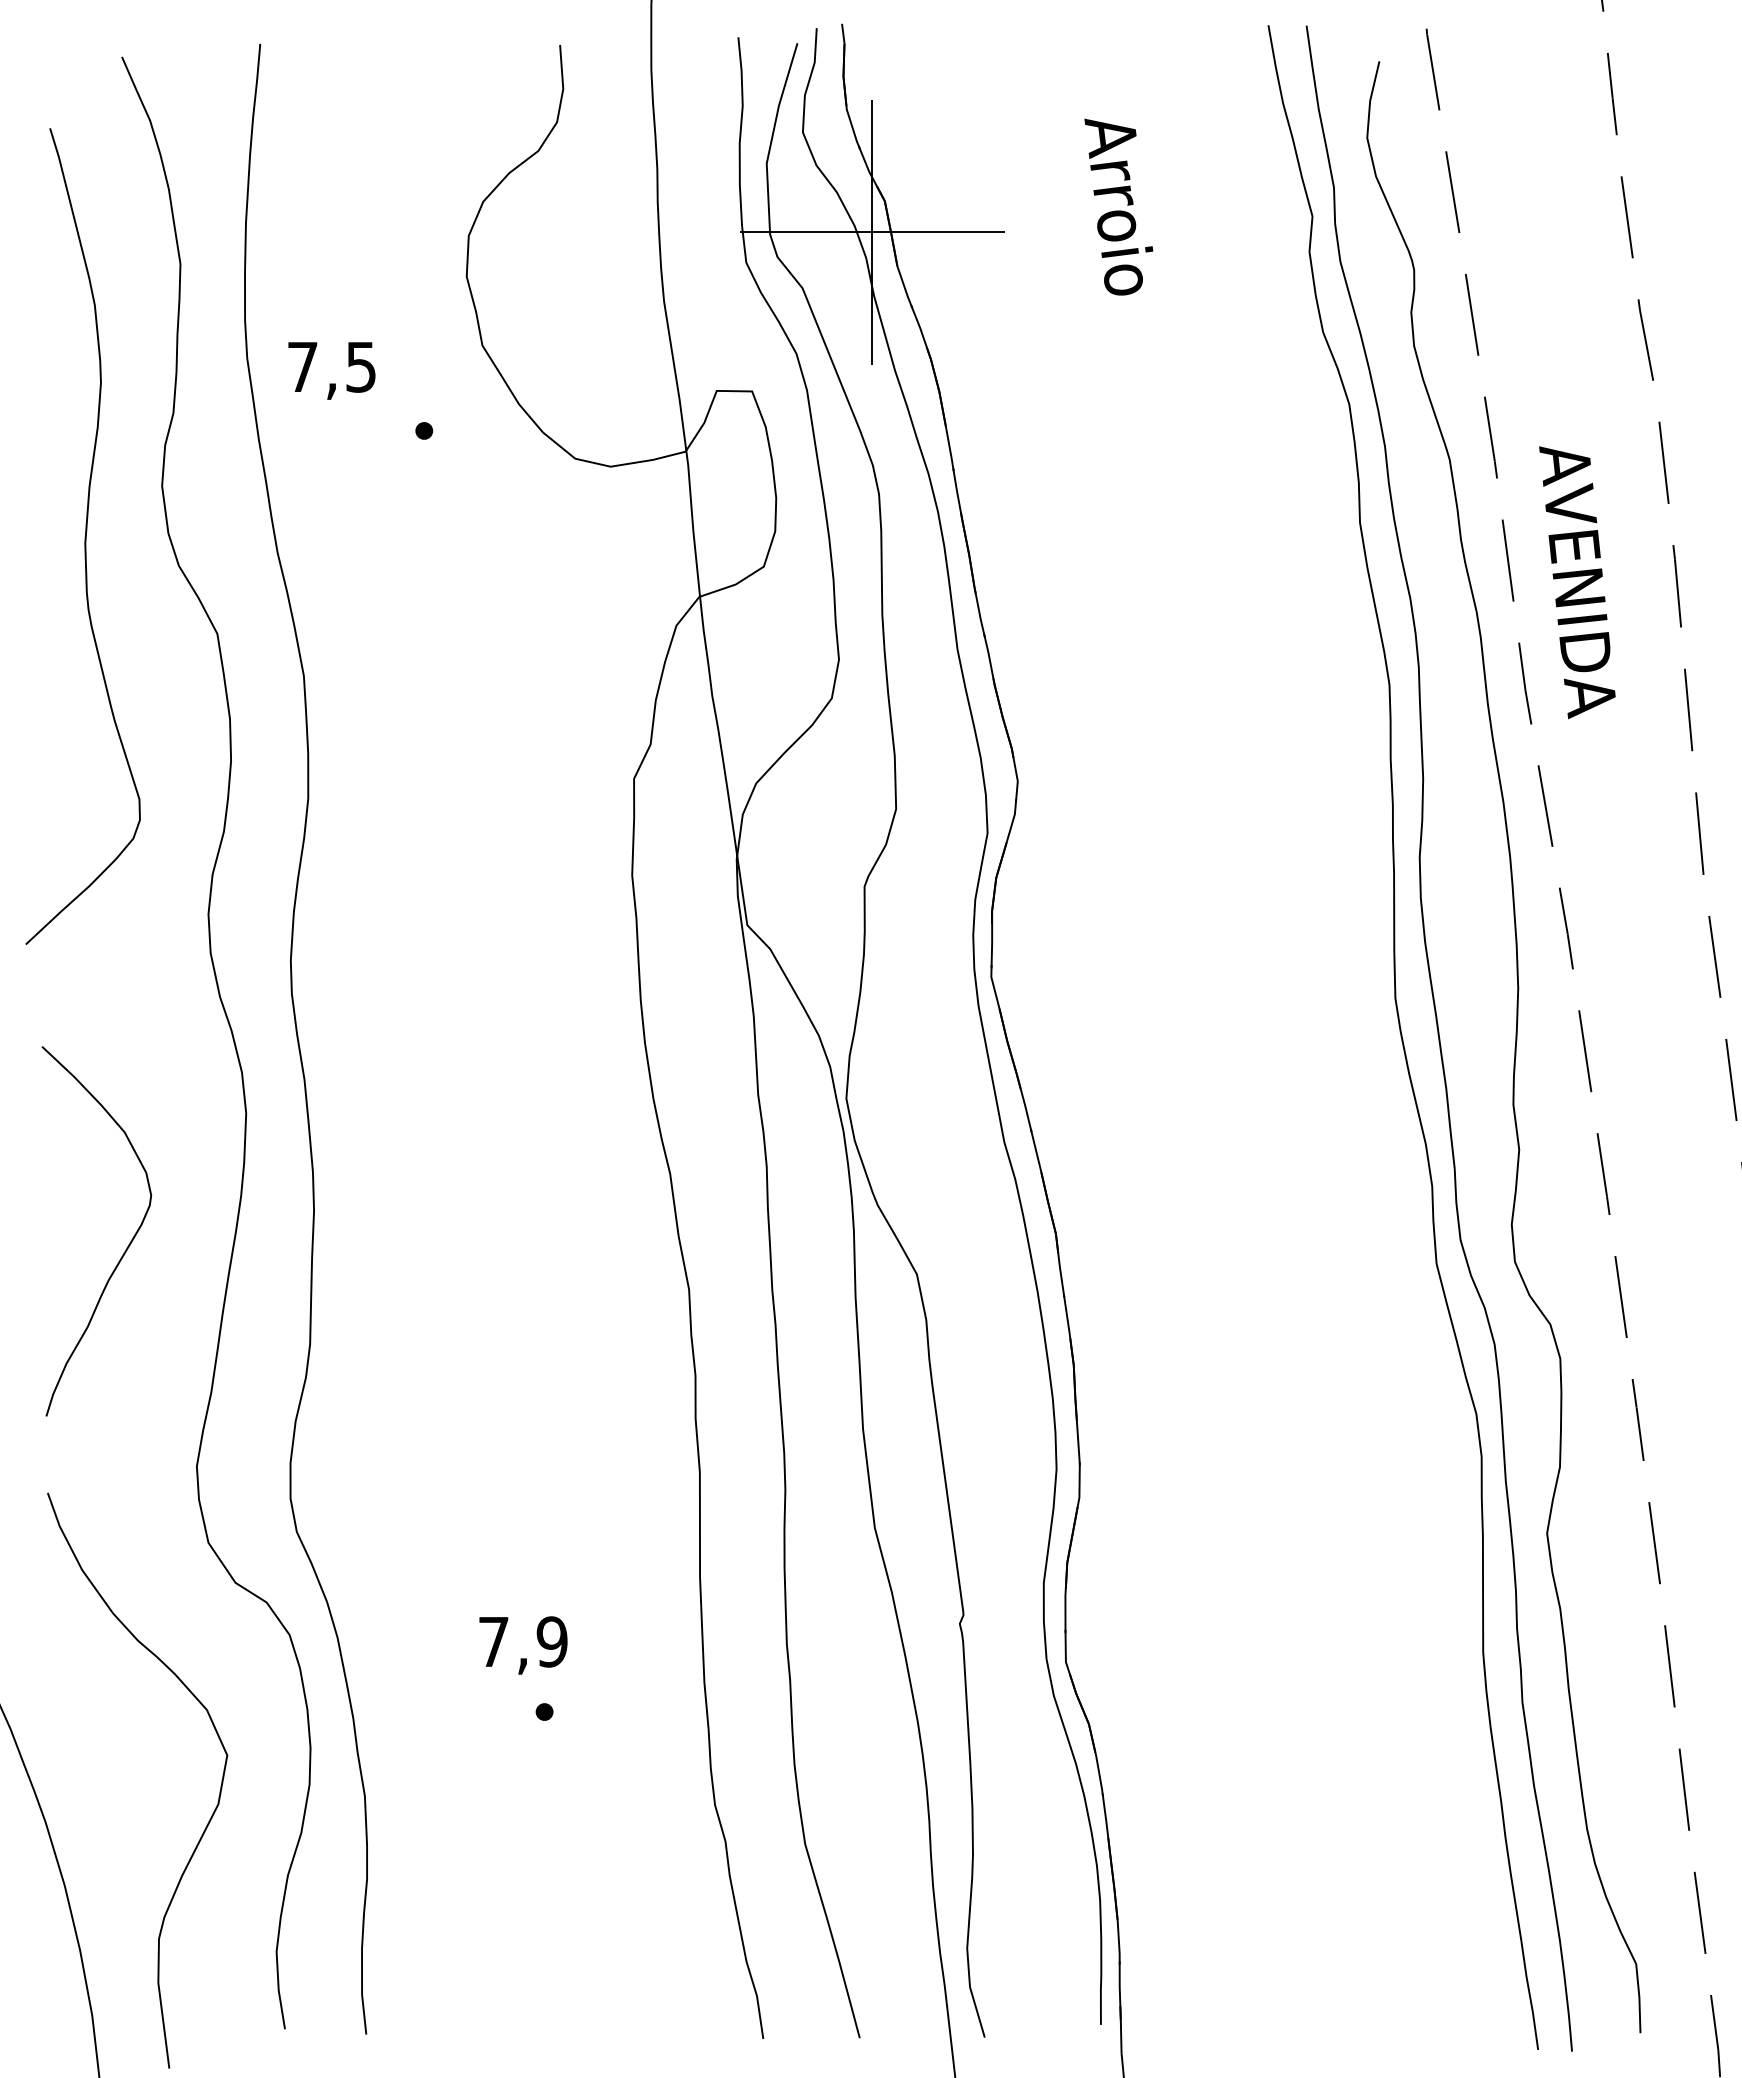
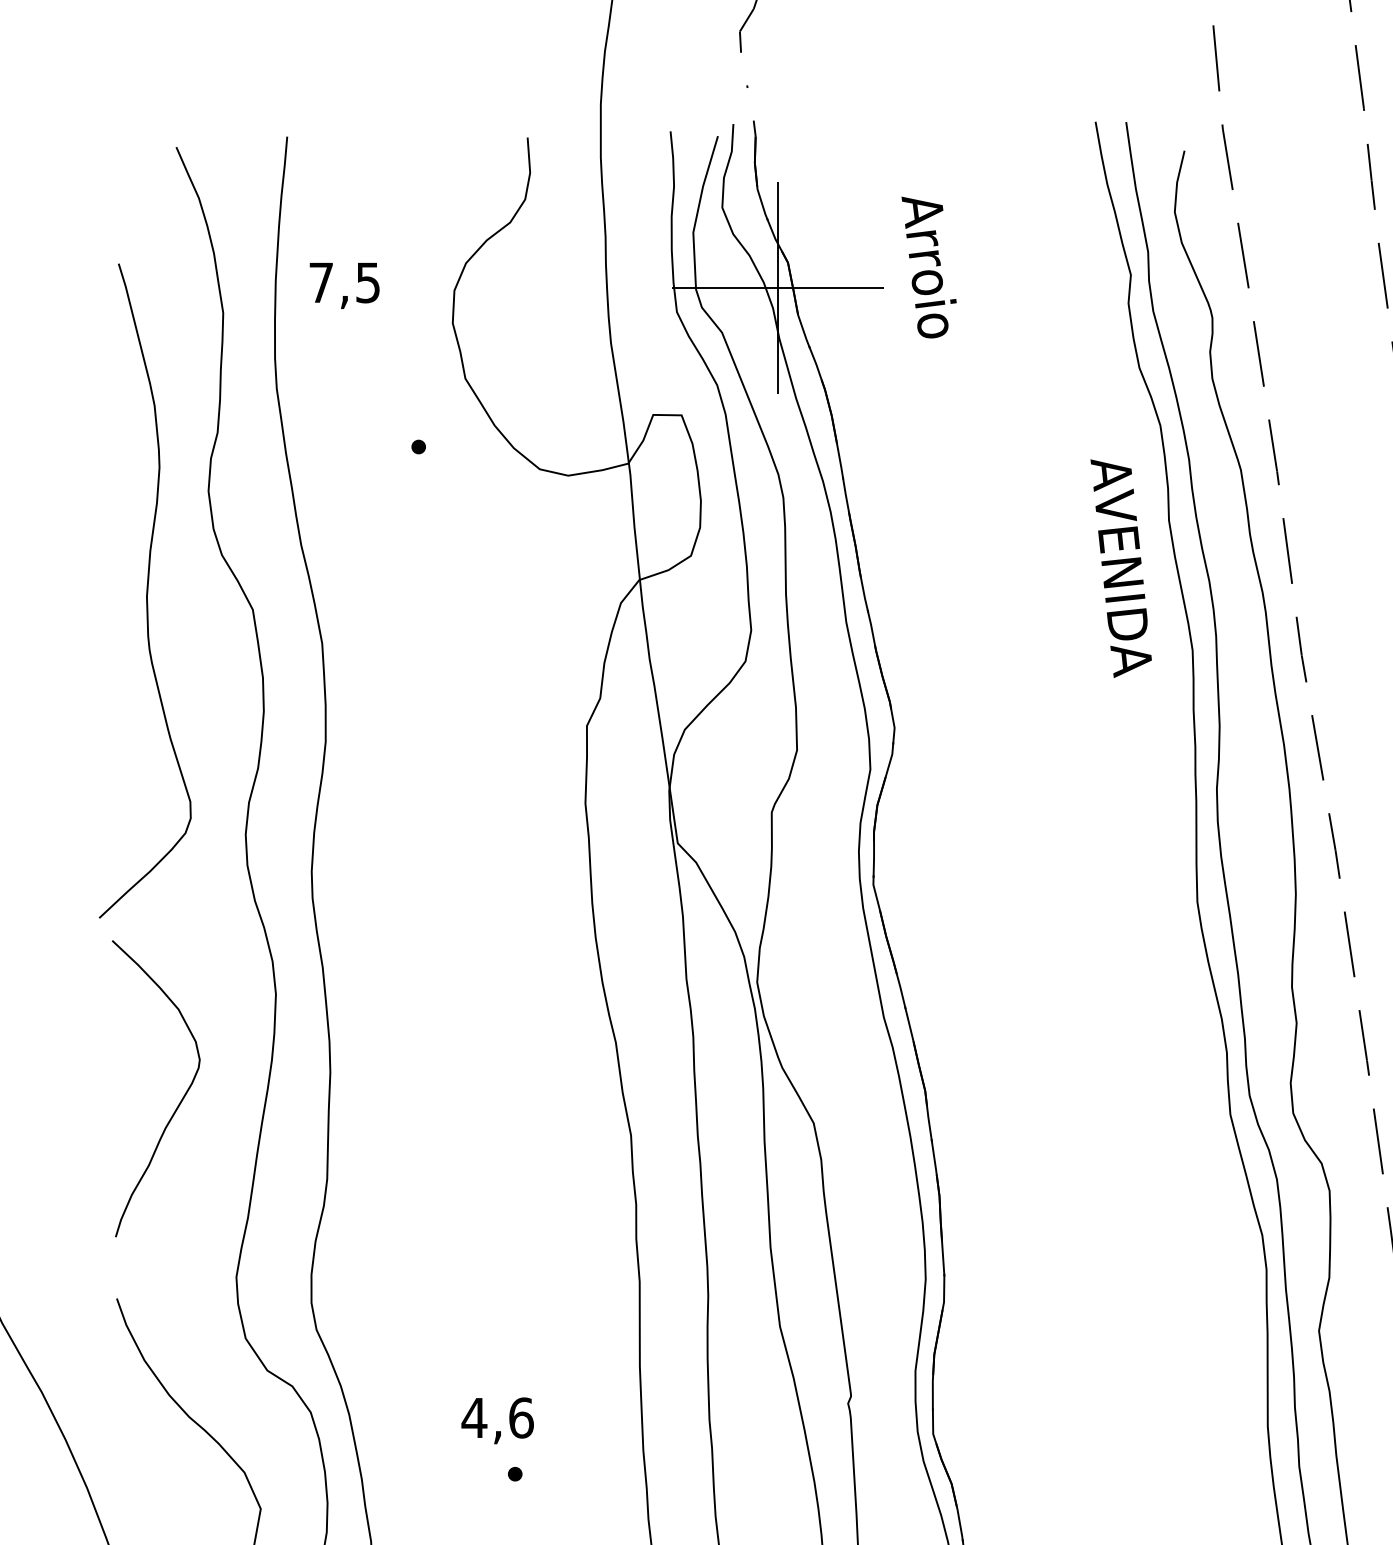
text: (1118, 206) -> (928, 267), moved
text: (331, 370) -> (344, 285), moved
curve: (84, 536) -> (146, 590), moved
text: (1577, 582) -> (1121, 568), moved
text: (522, 1641) -> (497, 1417), 7,9 -> 4,6

